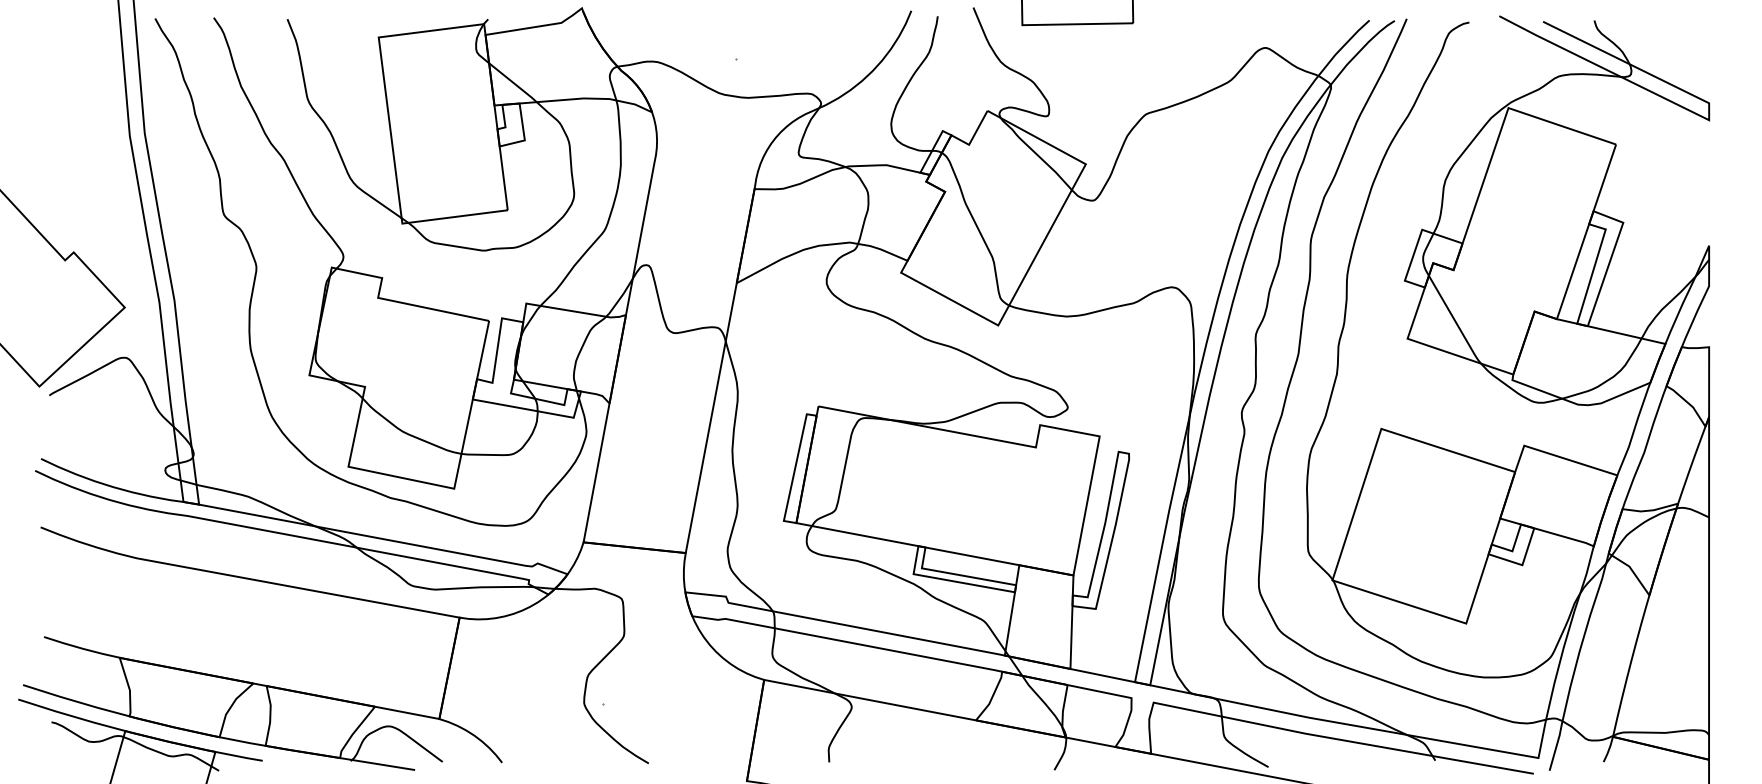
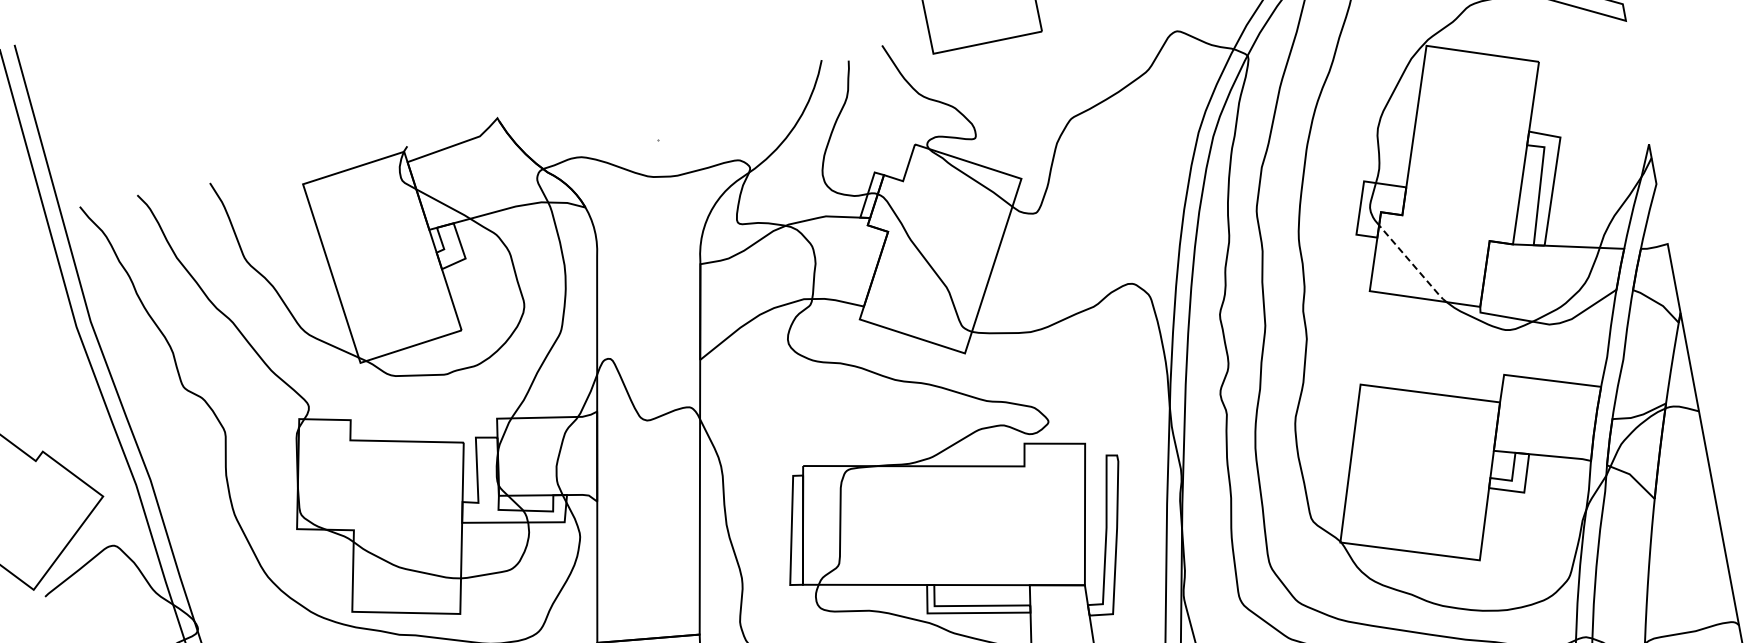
line: (1455, 321) -> (1413, 265), solid -> dashed

